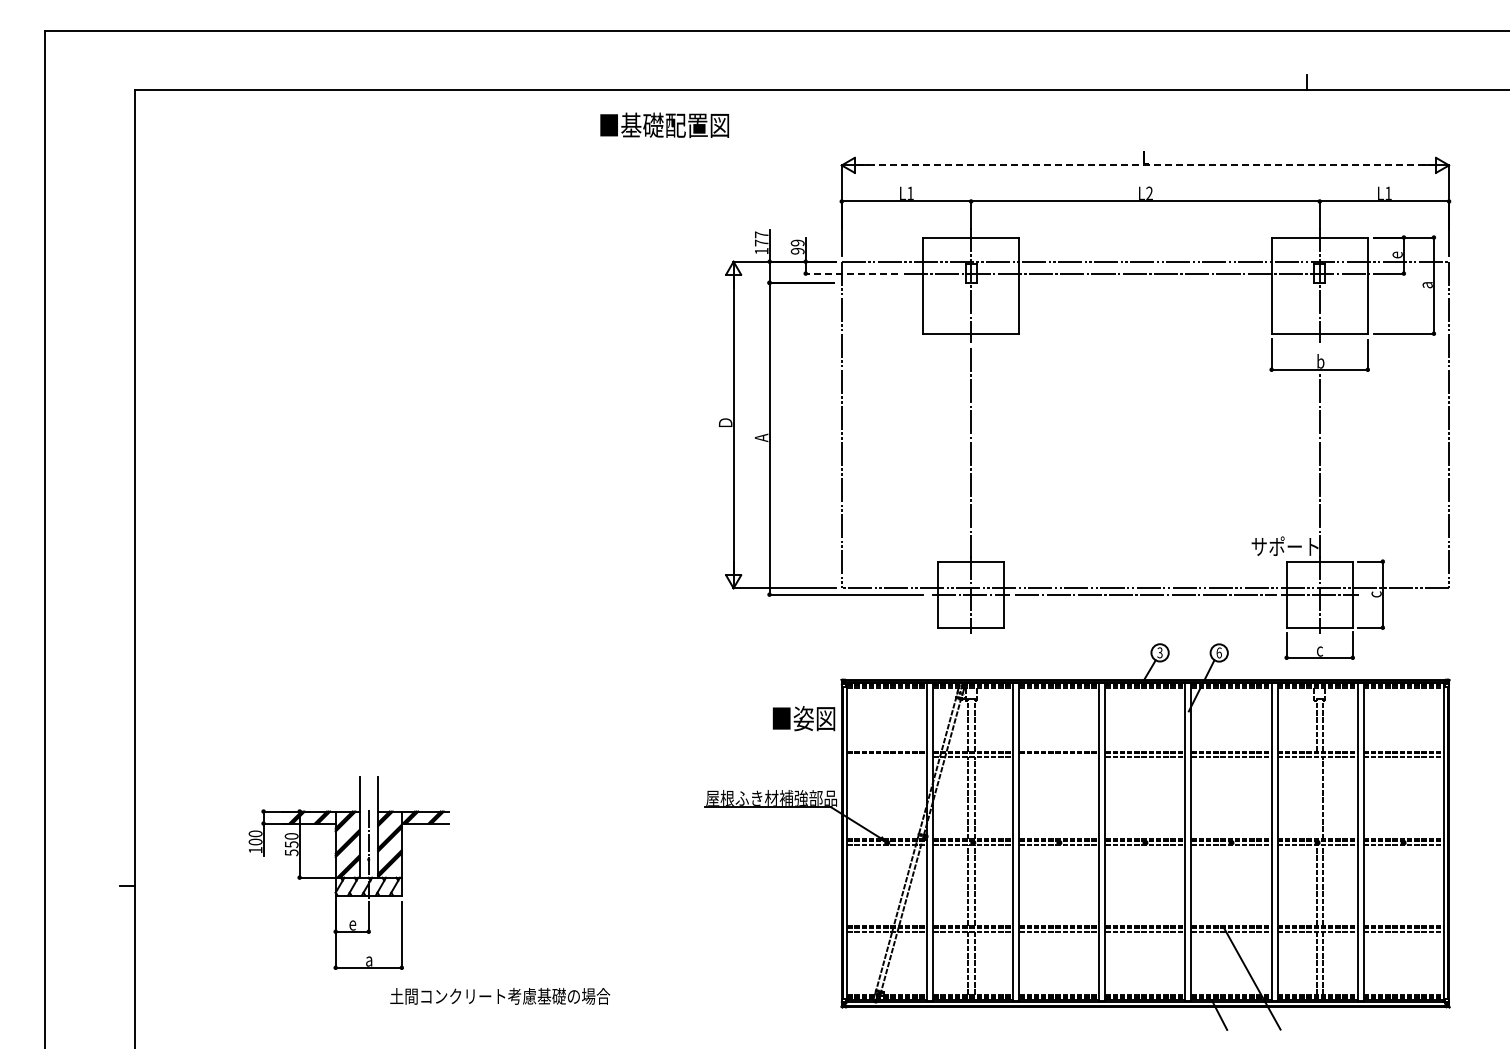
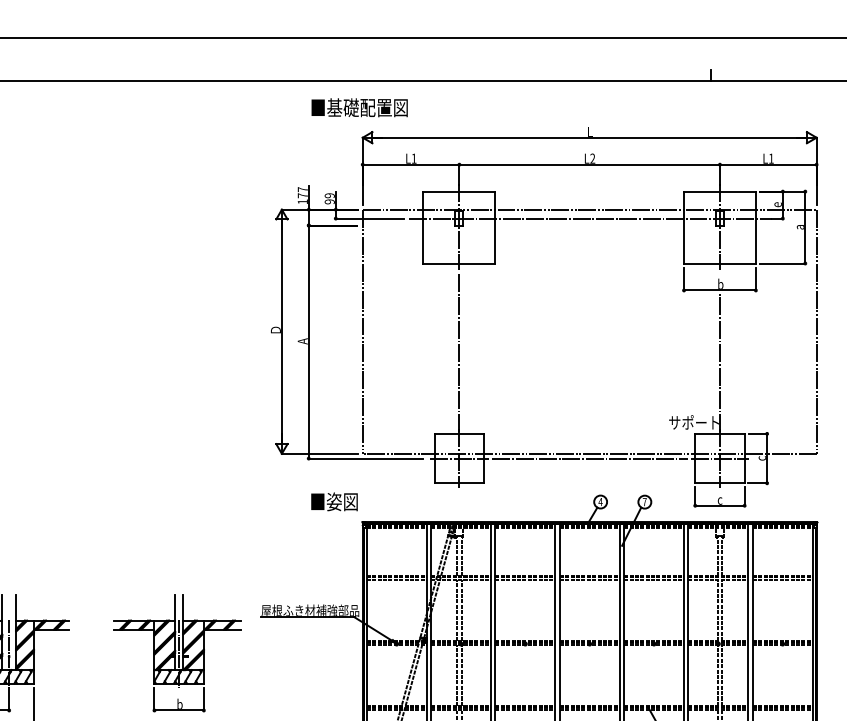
text: (664, 124) -> (359, 107), moved
line: (1145, 165) -> (589, 137), dashed -> solid
line: (851, 273) -> (370, 218), dashed -> solid
text: (1159, 652) -> (600, 501), 3 -> 4
text: (1218, 652) -> (644, 501), 6 -> 7
text: (803, 718) -> (334, 501), moved
line: (887, 757) -> (396, 580), added
line: (1059, 757) -> (525, 580), added
line: (1316, 797) -> (717, 610), added
part: (593, 854) -> (177, 652), added

